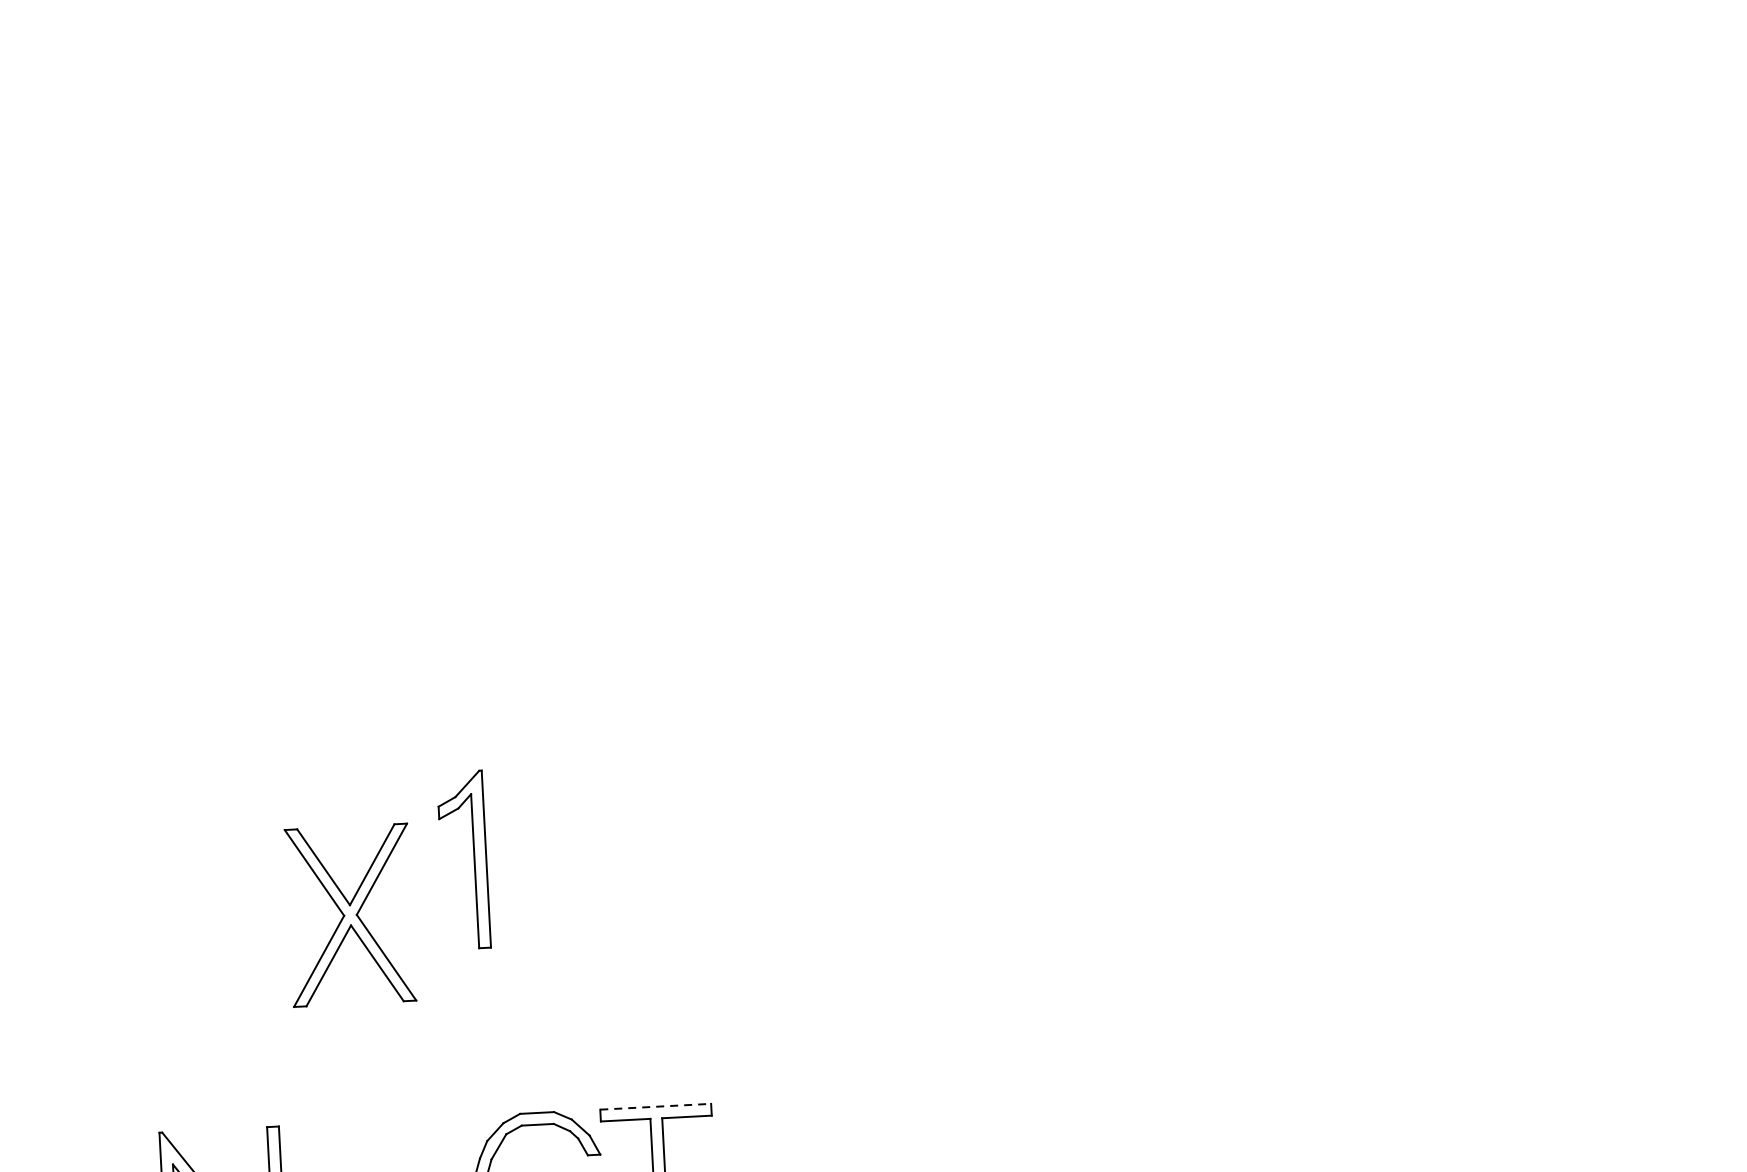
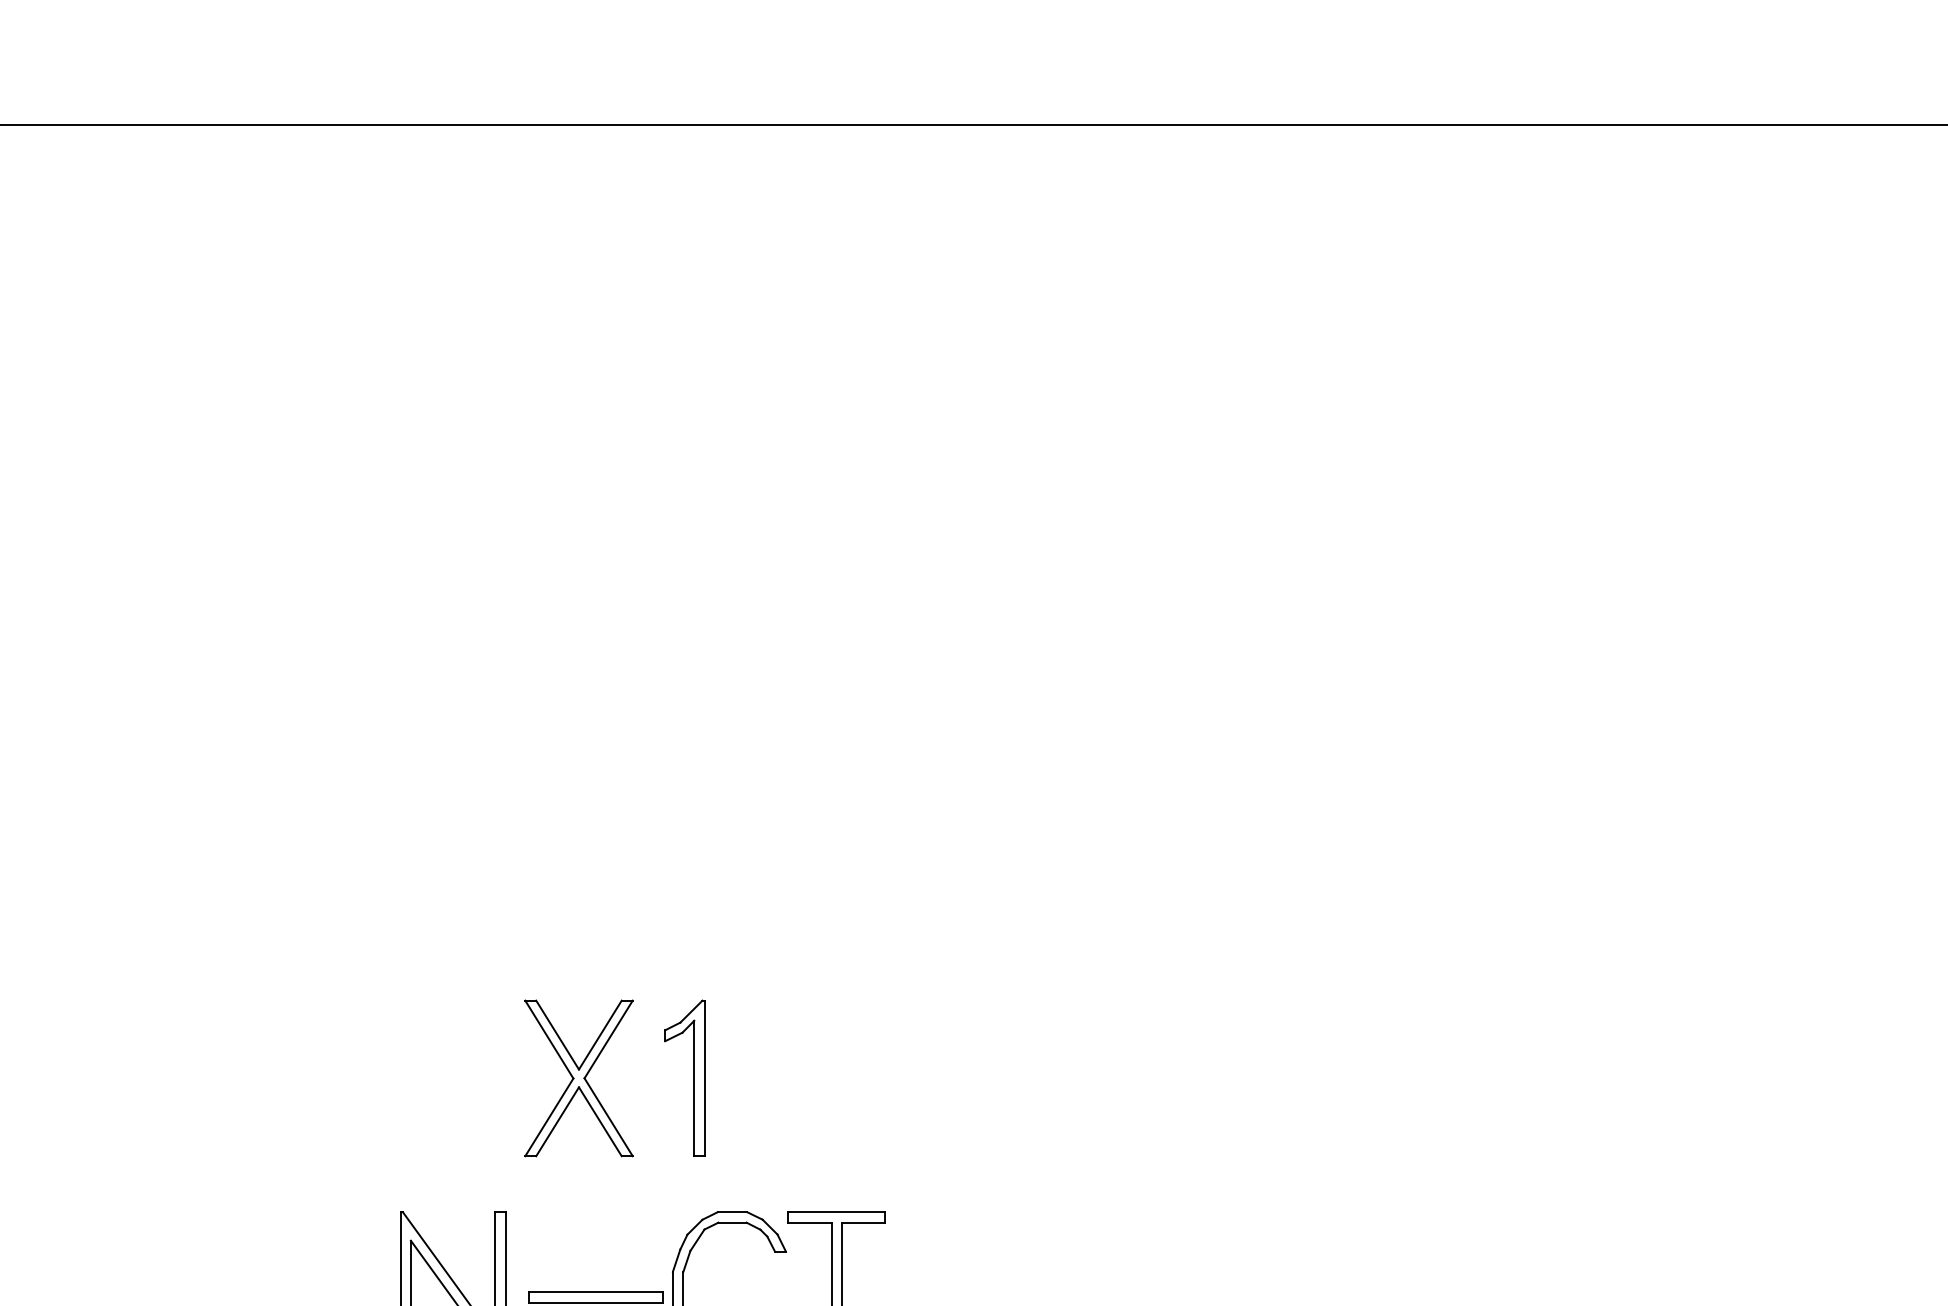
part: (473, 858) -> (693, 1077), moved
part: (349, 915) -> (578, 1078), moved
line: (655, 1107) -> (836, 1212), dashed -> solid

